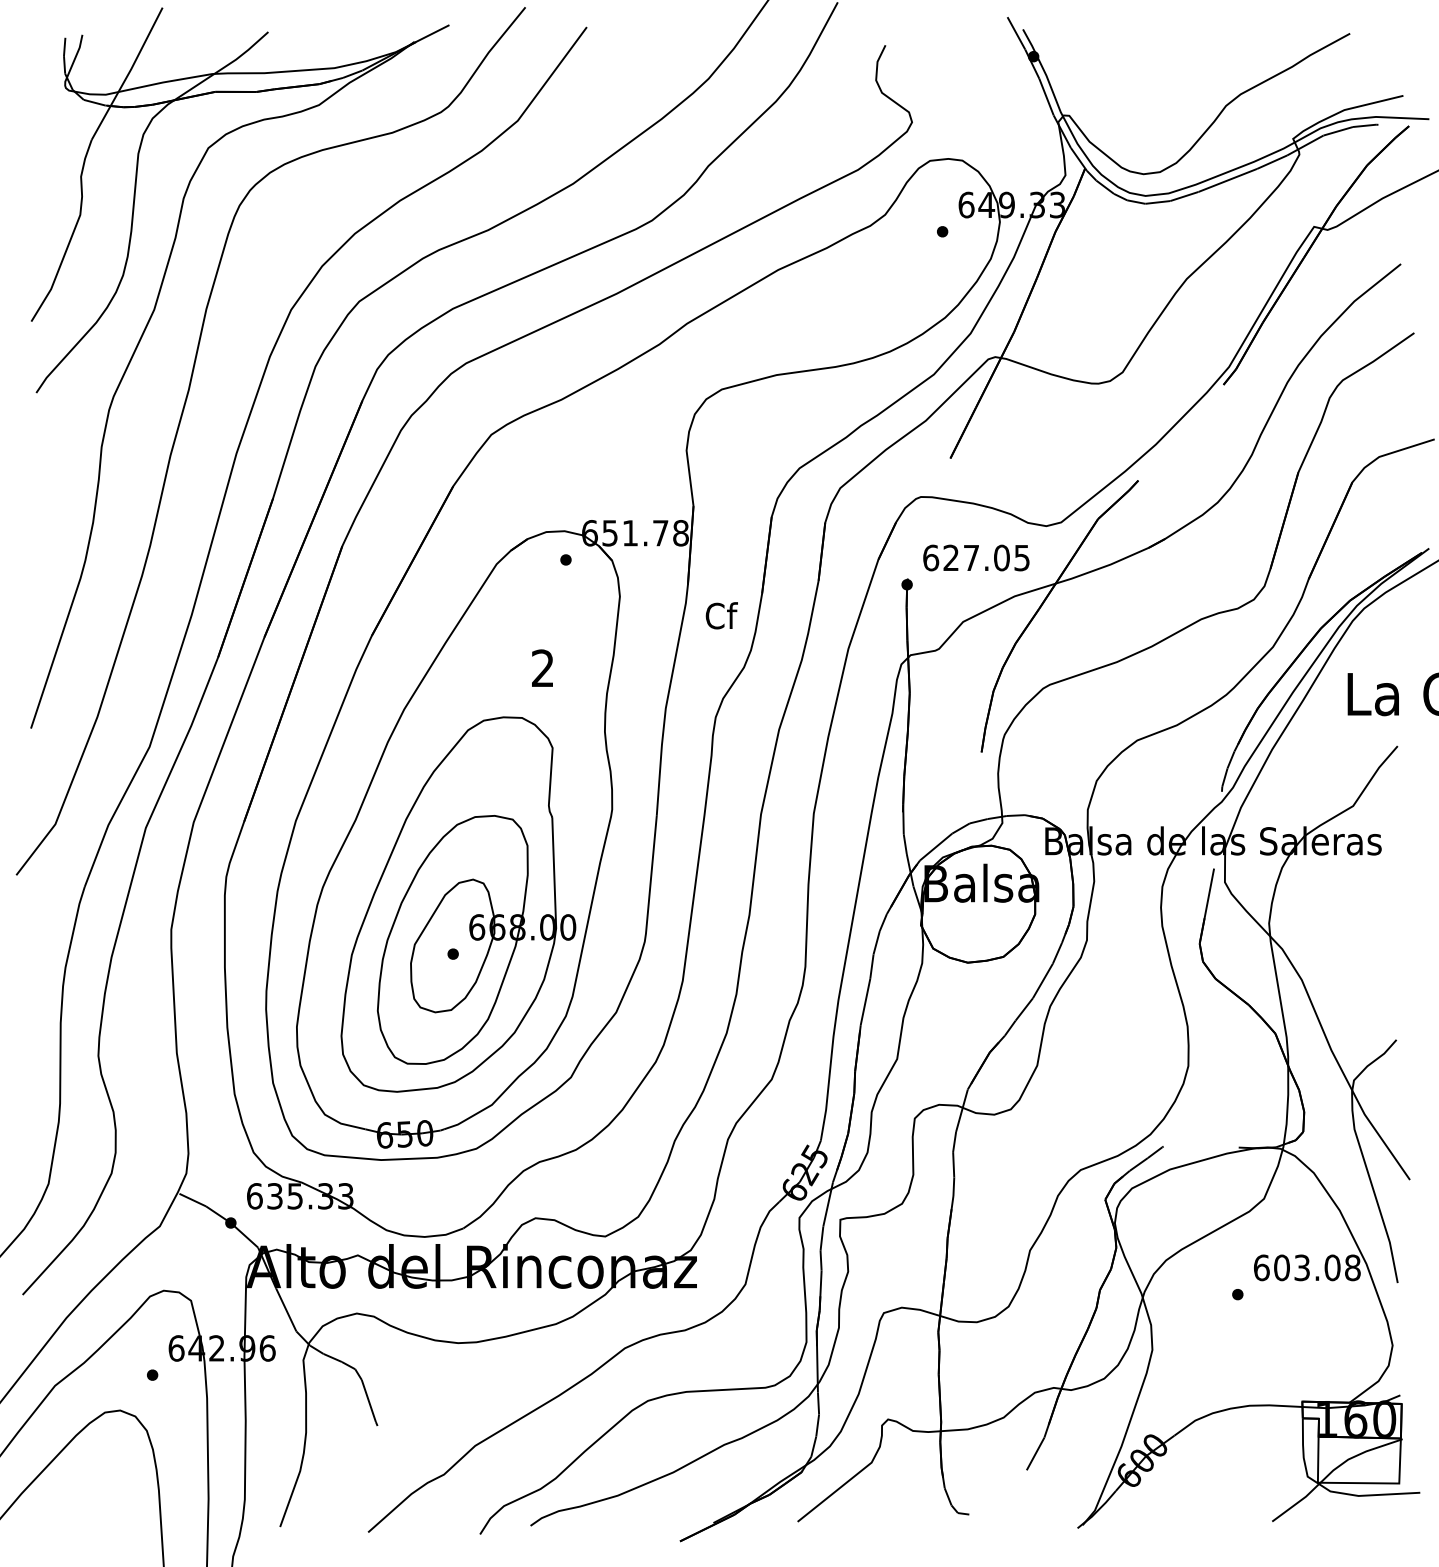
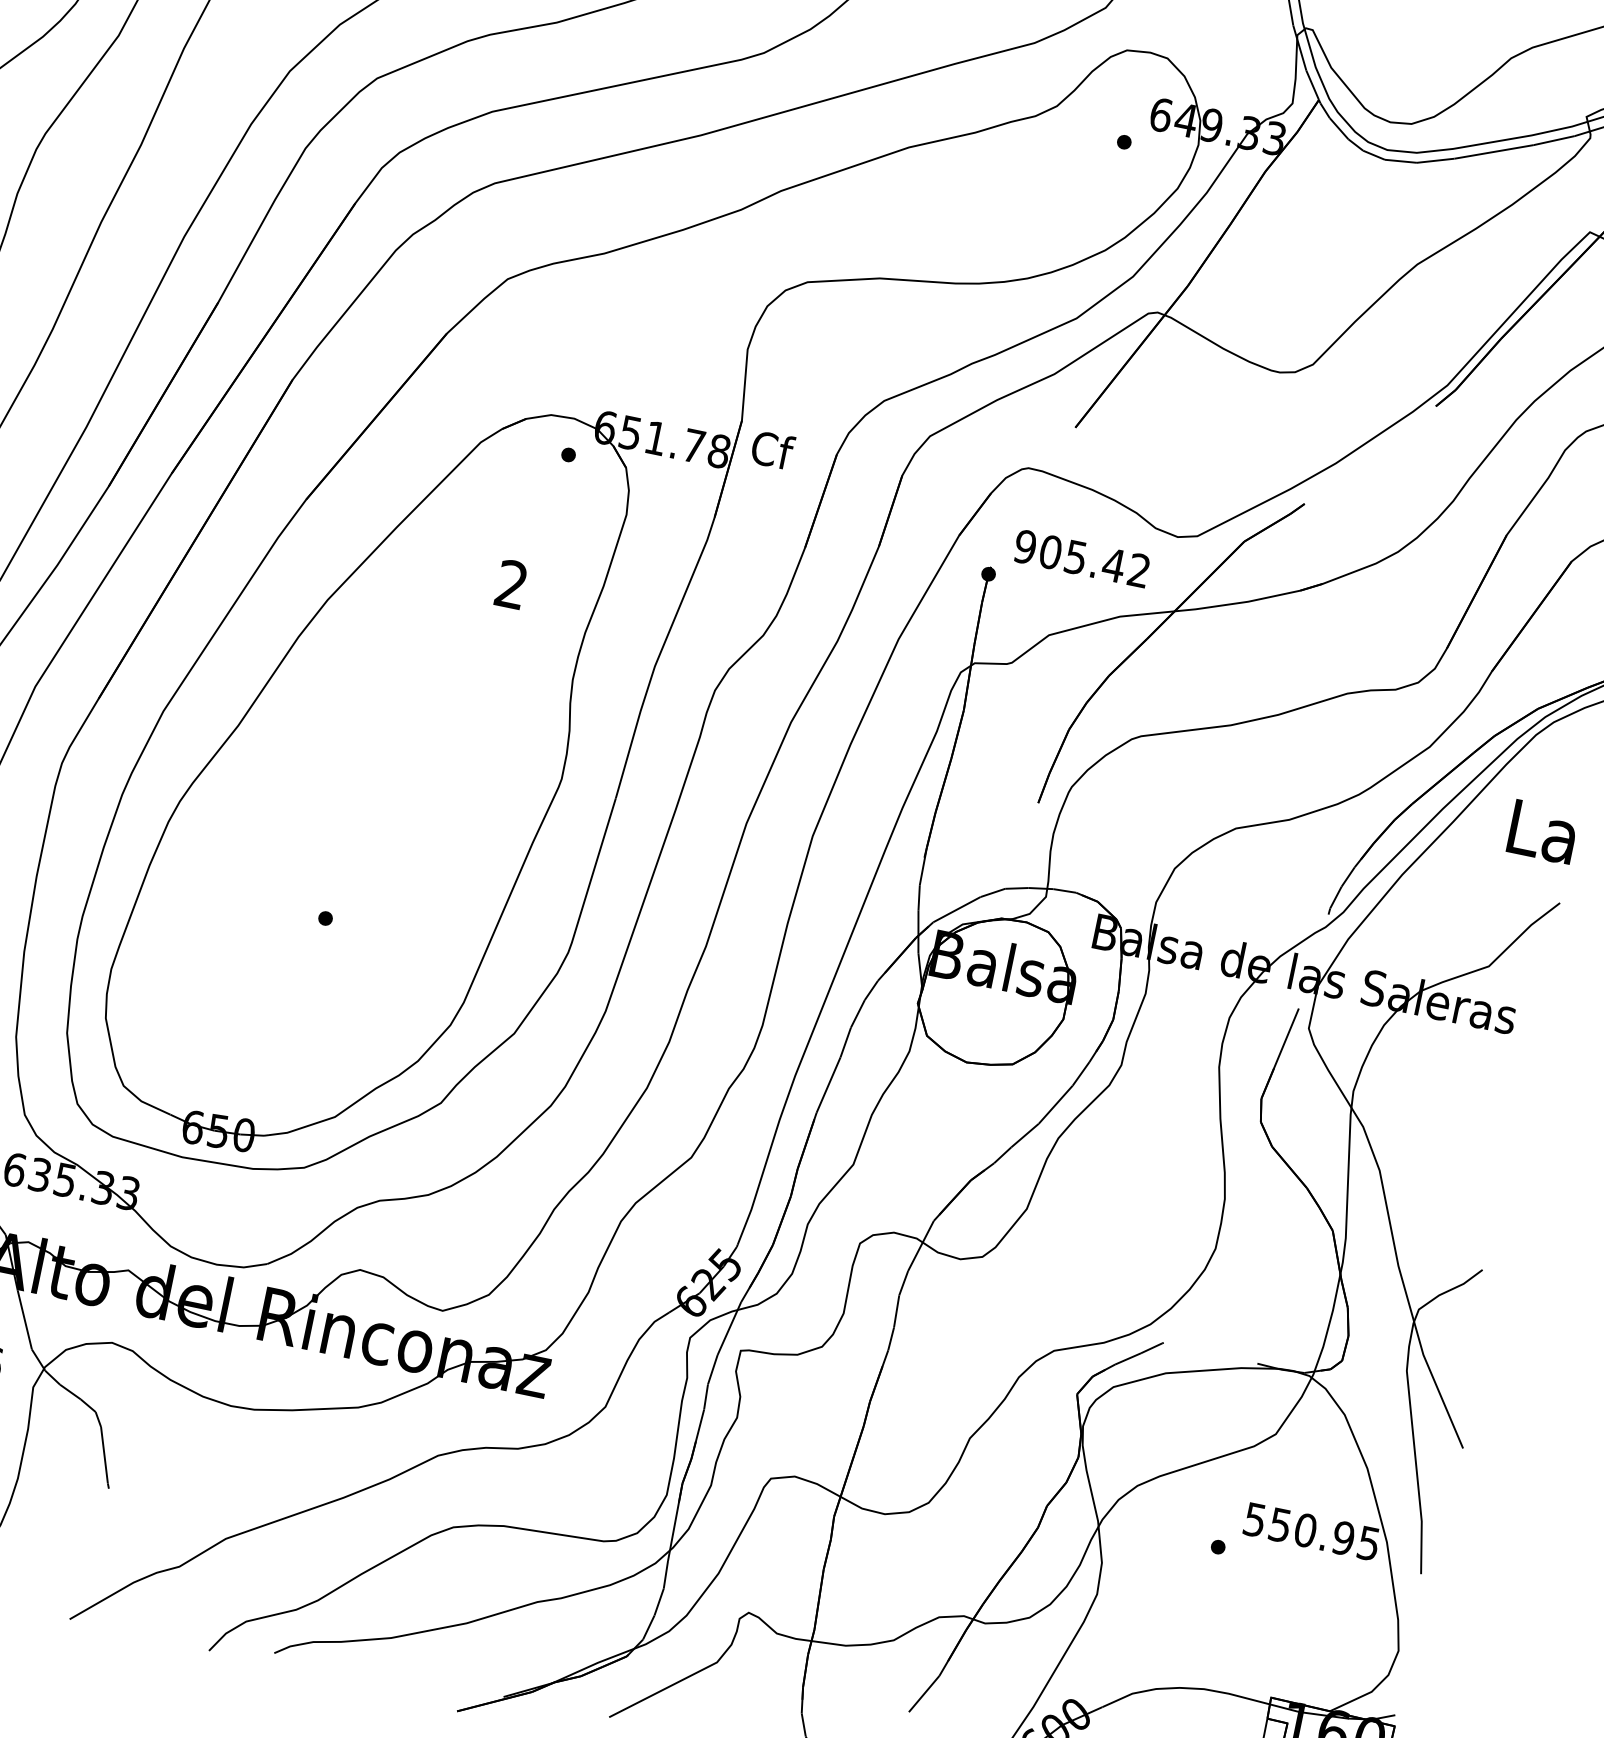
text: (976, 557) -> (1082, 558), 627.05 -> 905.42
text: (721, 615) -> (772, 449), moved
part: (458, 904) -> (345, 857), removed
text: (1307, 1267) -> (1312, 1531), 603.08 -> 550.95

